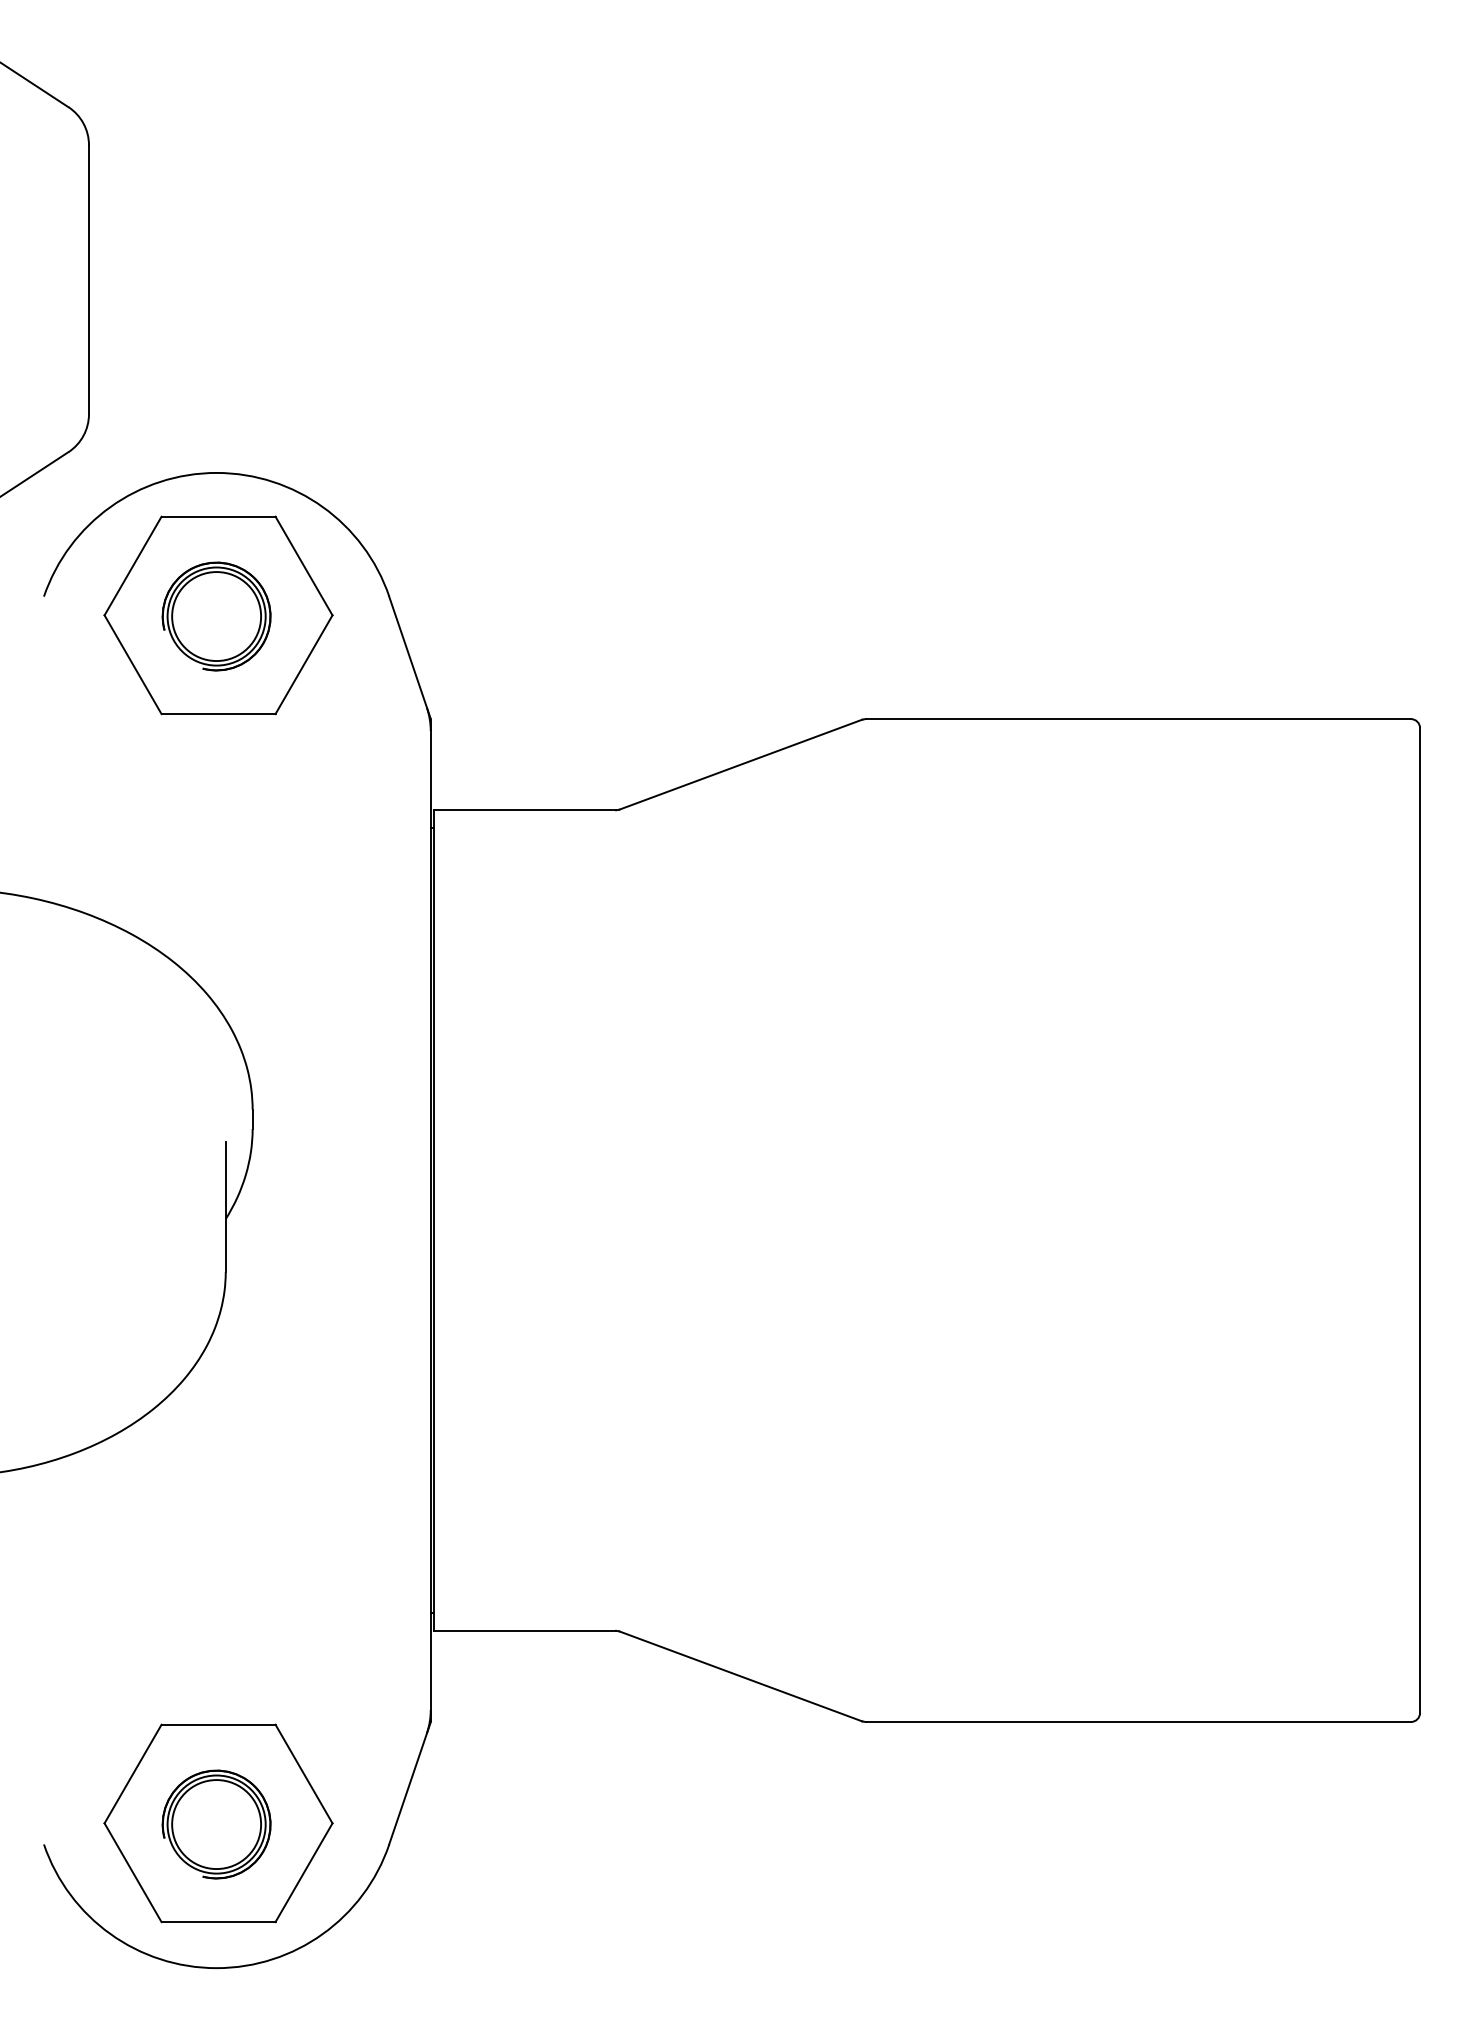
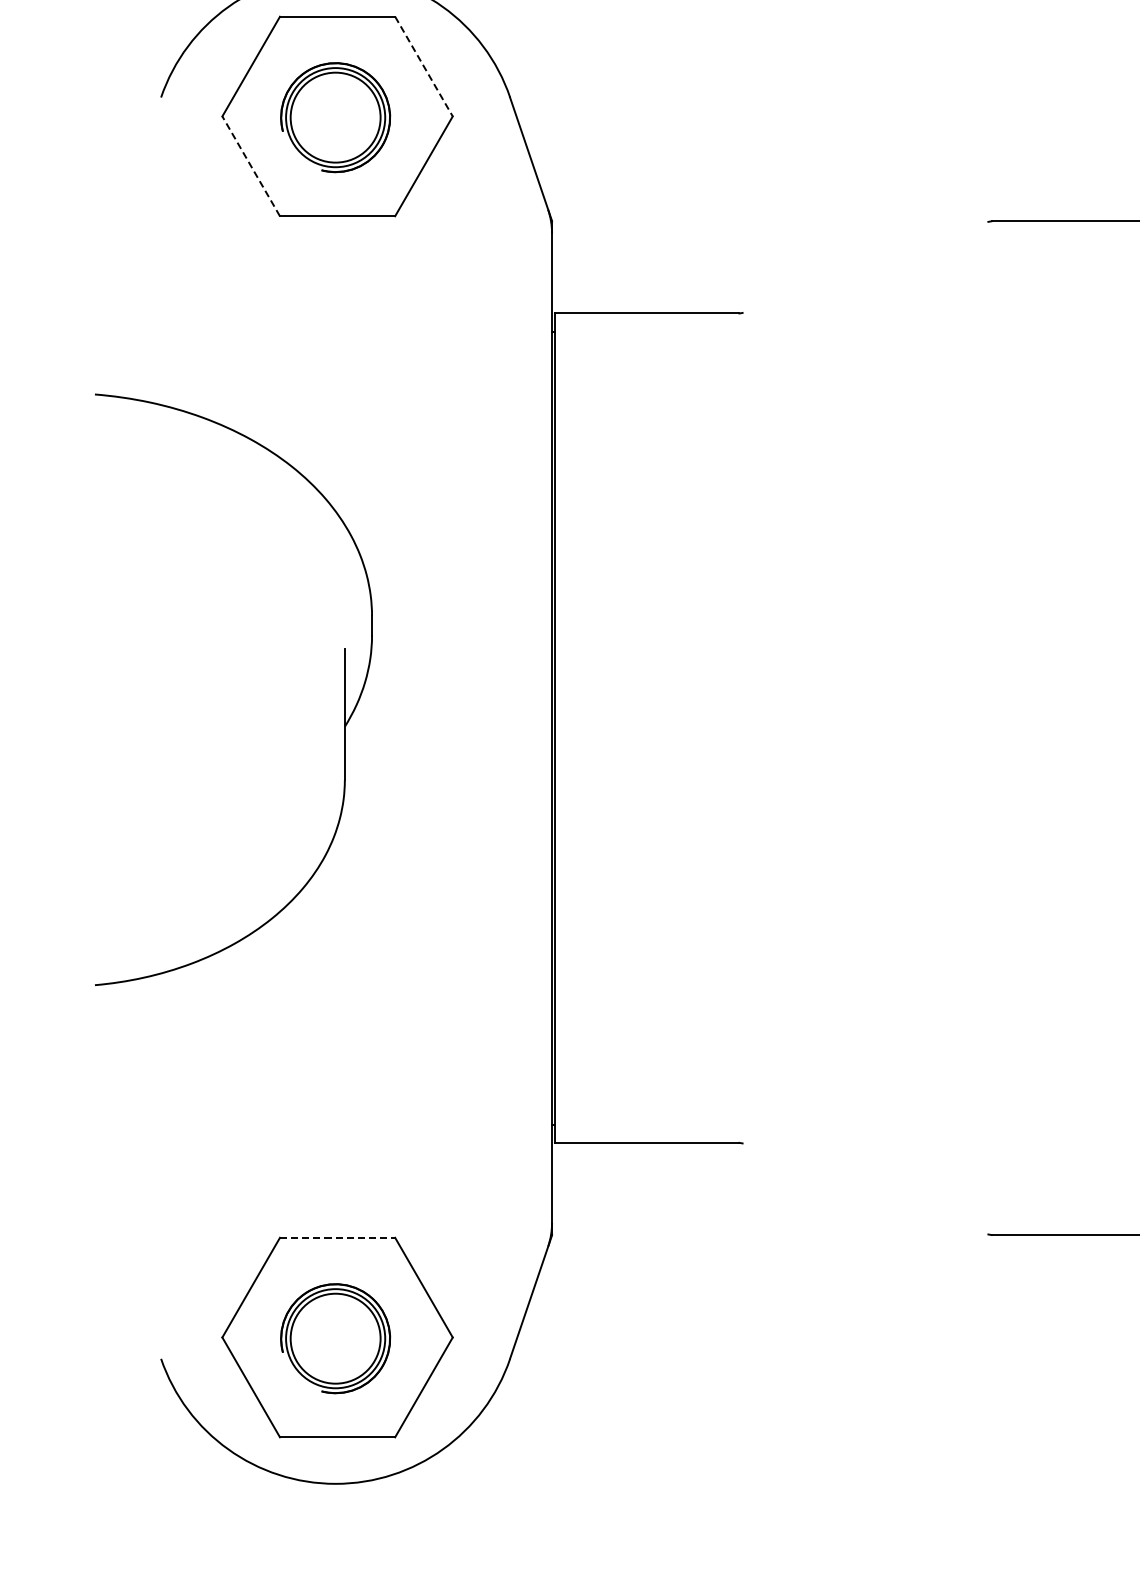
line: (304, 566) -> (424, 67), solid -> dashed
line: (133, 664) -> (251, 166), solid -> dashed
line: (740, 764) -> (865, 267), removed
line: (740, 1676) -> (865, 1189), removed
line: (218, 1724) -> (337, 1237), solid -> dashed

